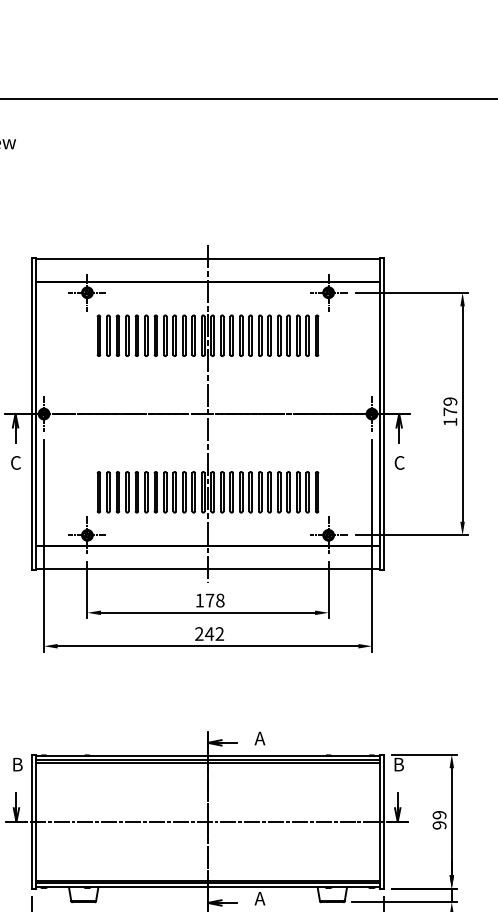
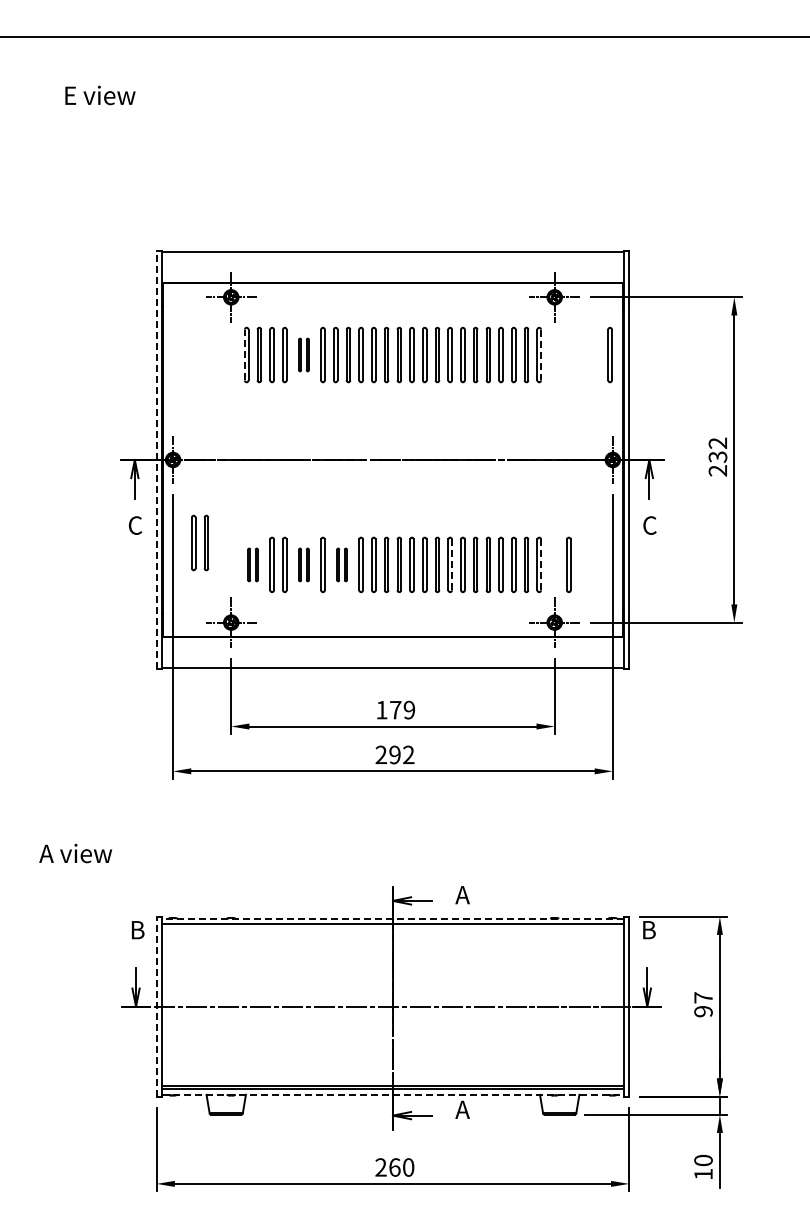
line: (97, 335) -> (244, 354), solid -> dashed
part: (141, 335) -> (303, 354), size x0.6
part: (369, 335) -> (609, 354), added
line: (318, 336) -> (541, 355), solid -> dashed
text: (450, 411) -> (717, 456), 179 -> 232
line: (31, 413) -> (156, 459), solid -> dashed
line: (207, 413) -> (392, 459), removed
part: (63, 475) -> (199, 542), added
part: (103, 491) -> (252, 564), size x0.6
part: (141, 491) -> (303, 564), size x0.6
part: (169, 491) -> (341, 564), size x0.6
part: (338, 491) -> (568, 564), added
line: (252, 492) -> (452, 565), solid -> dashed
line: (318, 492) -> (541, 565), solid -> dashed
text: (220, 600) -> (409, 709), 178 -> 179
text: (209, 633) -> (394, 754), 242 -> 292
line: (207, 755) -> (392, 918), solid -> dashed
line: (207, 762) -> (392, 927), removed
text: (439, 814) -> (703, 997), 99 -> 97
line: (31, 821) -> (156, 1006), solid -> dashed
line: (207, 887) -> (392, 1094), solid -> dashed

